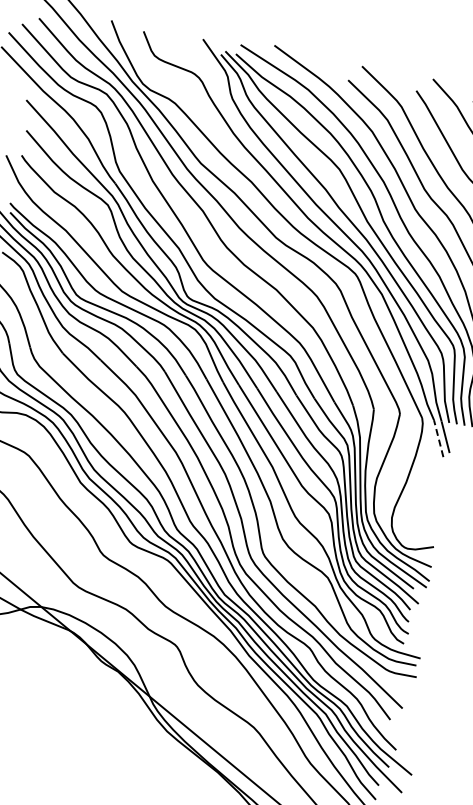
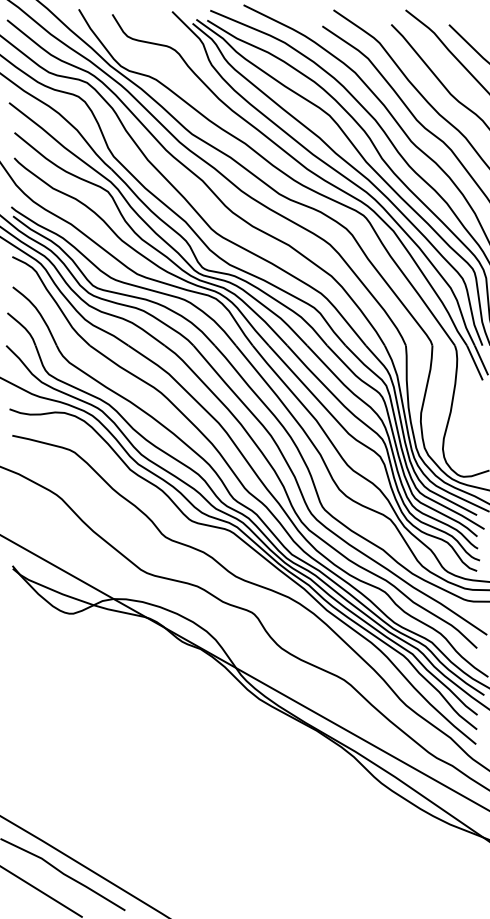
line: (438, 438) -> (474, 362), dashed -> solid

